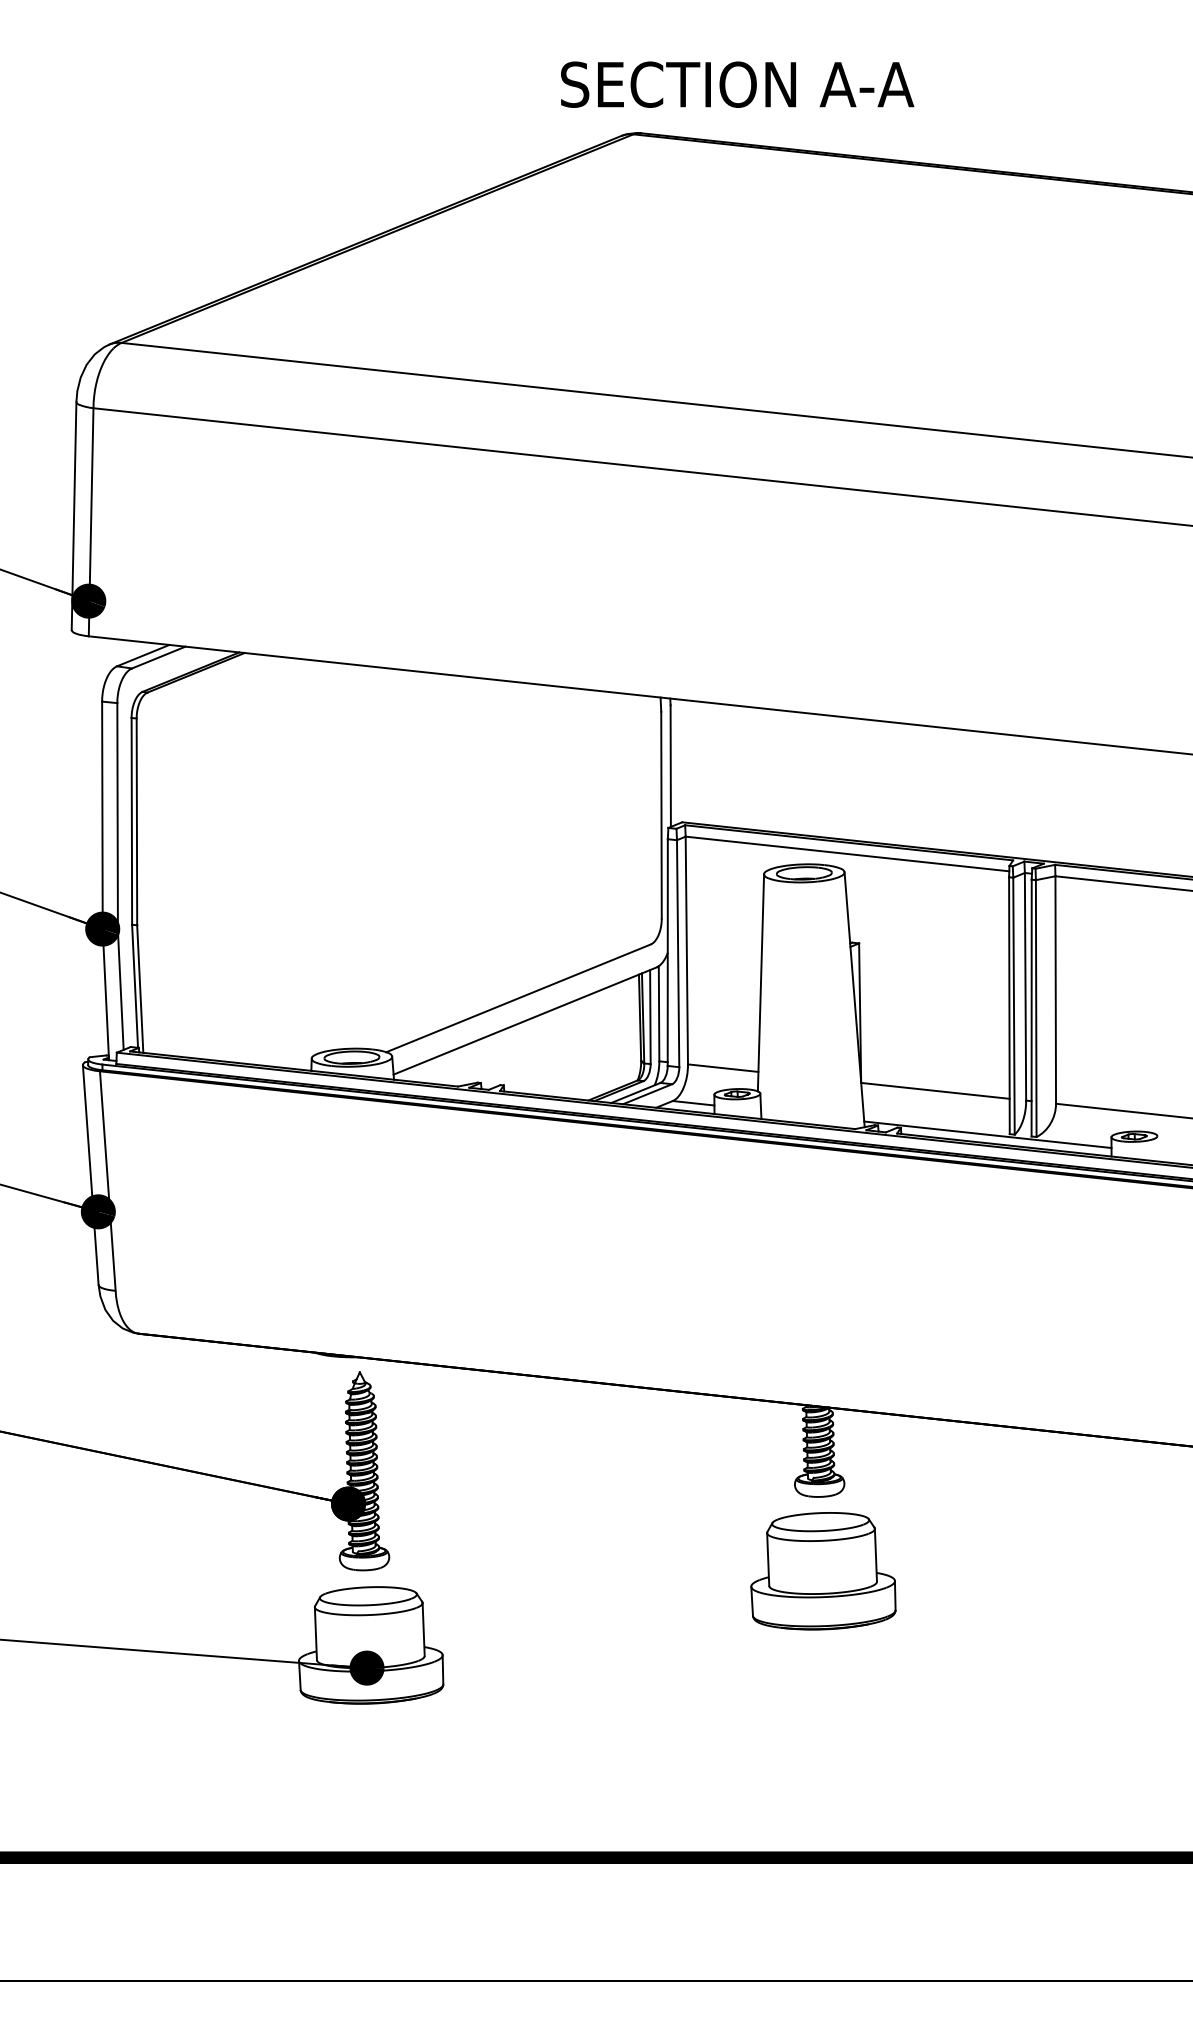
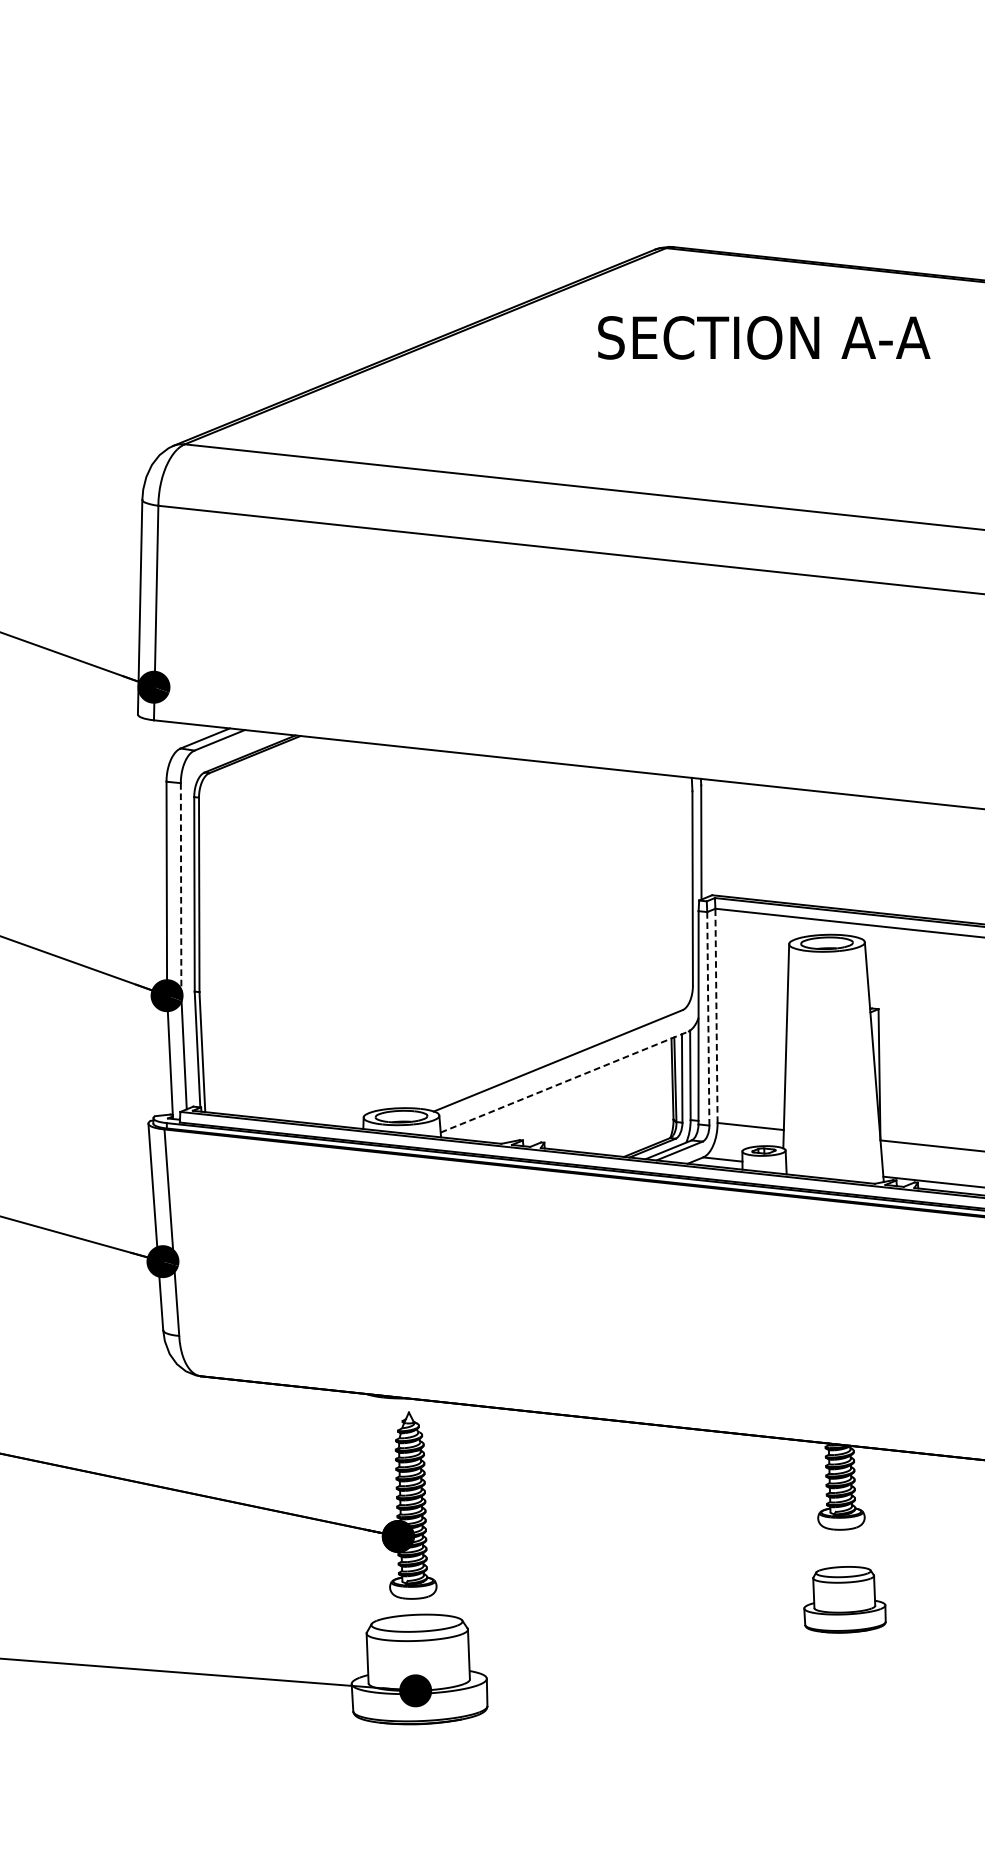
text: (737, 84) -> (764, 337), moved
line: (117, 816) -> (180, 889), solid -> dashed
line: (686, 950) -> (716, 1015), solid -> dashed
line: (678, 953) -> (708, 1018), solid -> dashed
line: (525, 1021) -> (564, 1082), solid -> dashed
part: (823, 1571) -> (845, 1599), size x0.6

